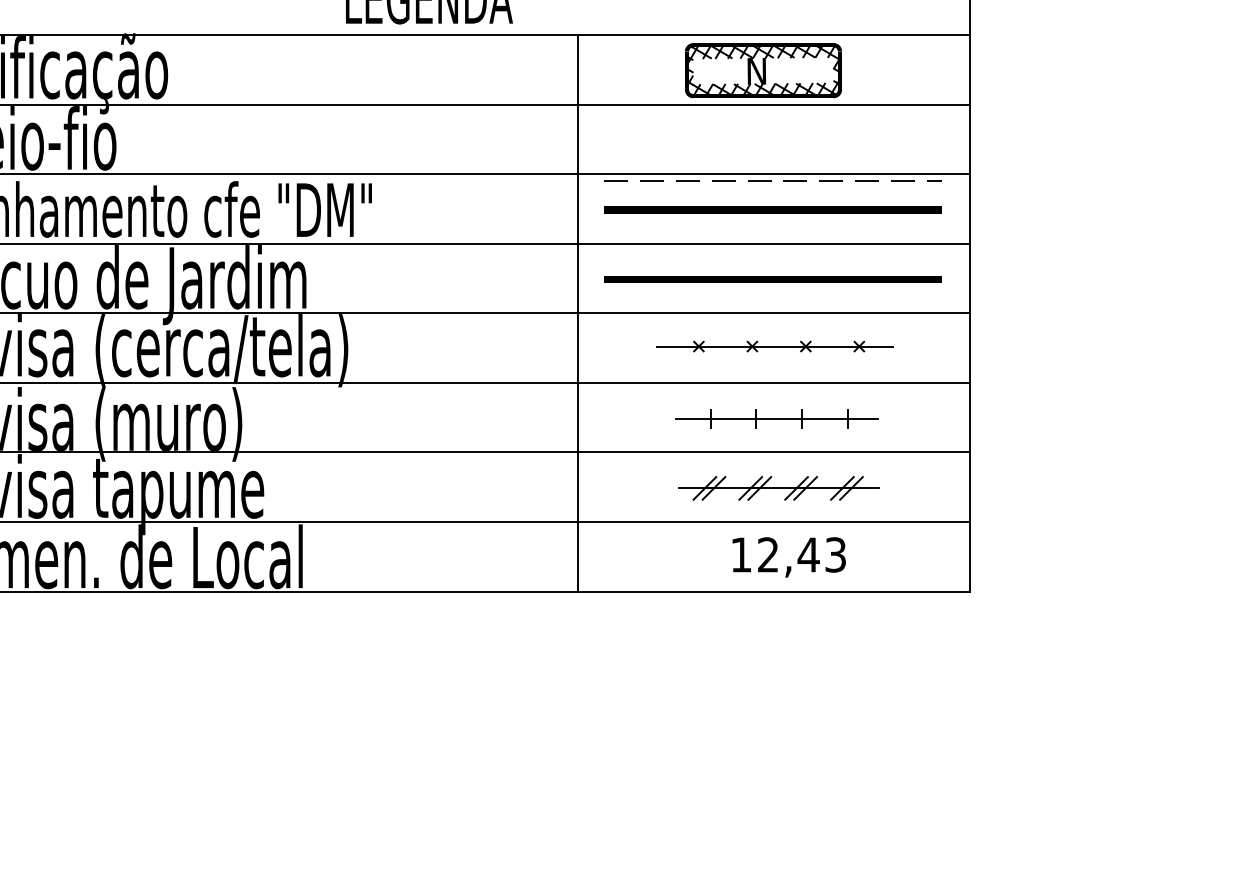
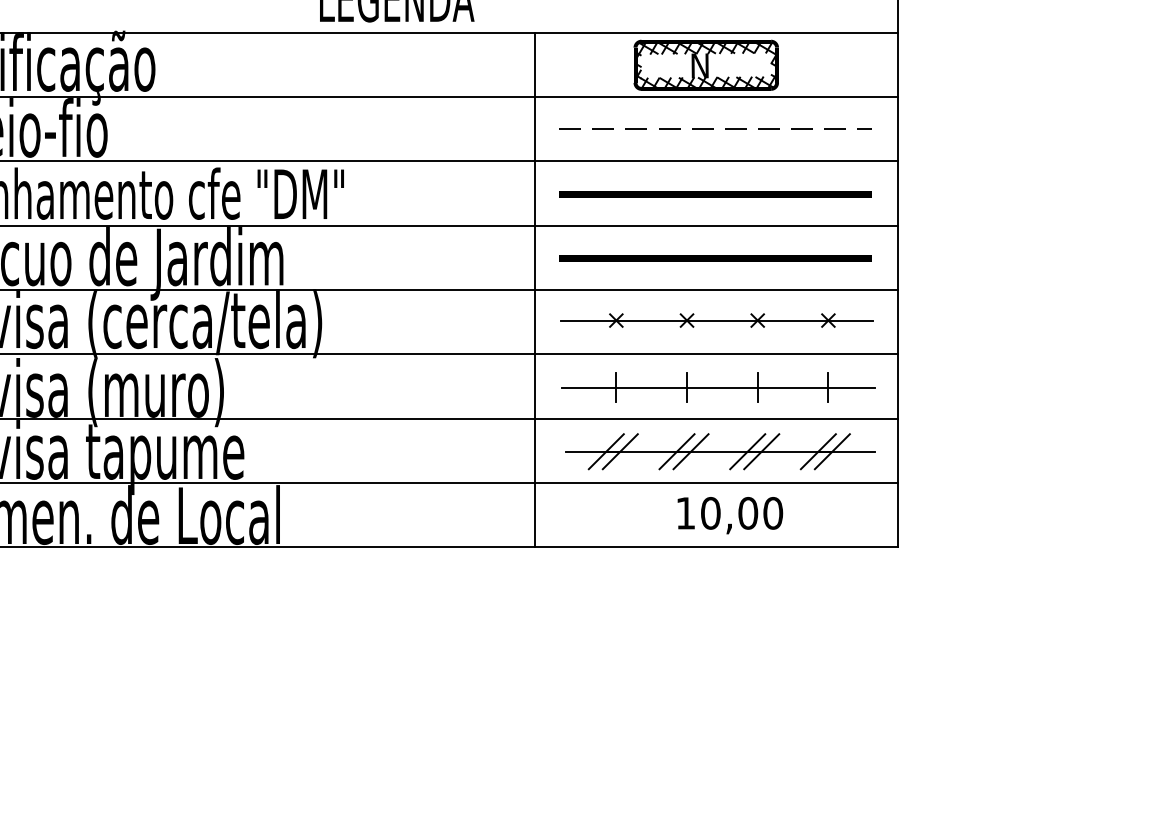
line: (771, 180) -> (713, 128), moved
part: (774, 346) -> (716, 320), size x1.43
part: (776, 418) -> (718, 387), size x1.67
part: (778, 488) -> (720, 451), size x1.67
text: (801, 554) -> (741, 512), 12,43 -> 10,00

